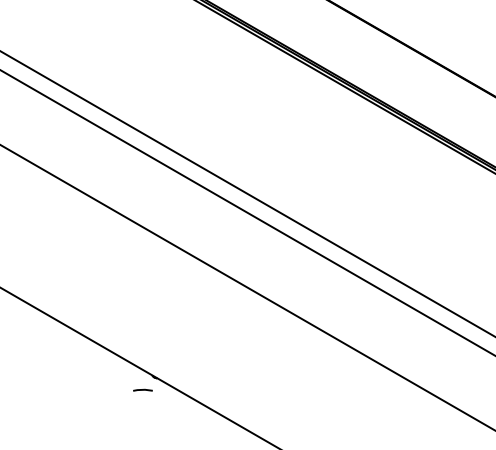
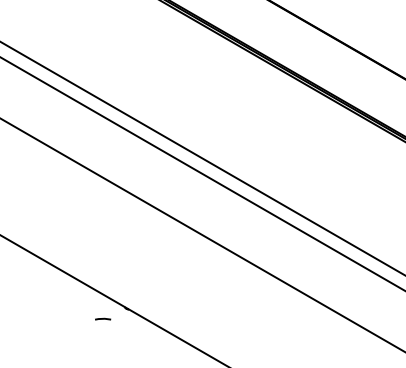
line: (143, 389) -> (103, 318), moved

